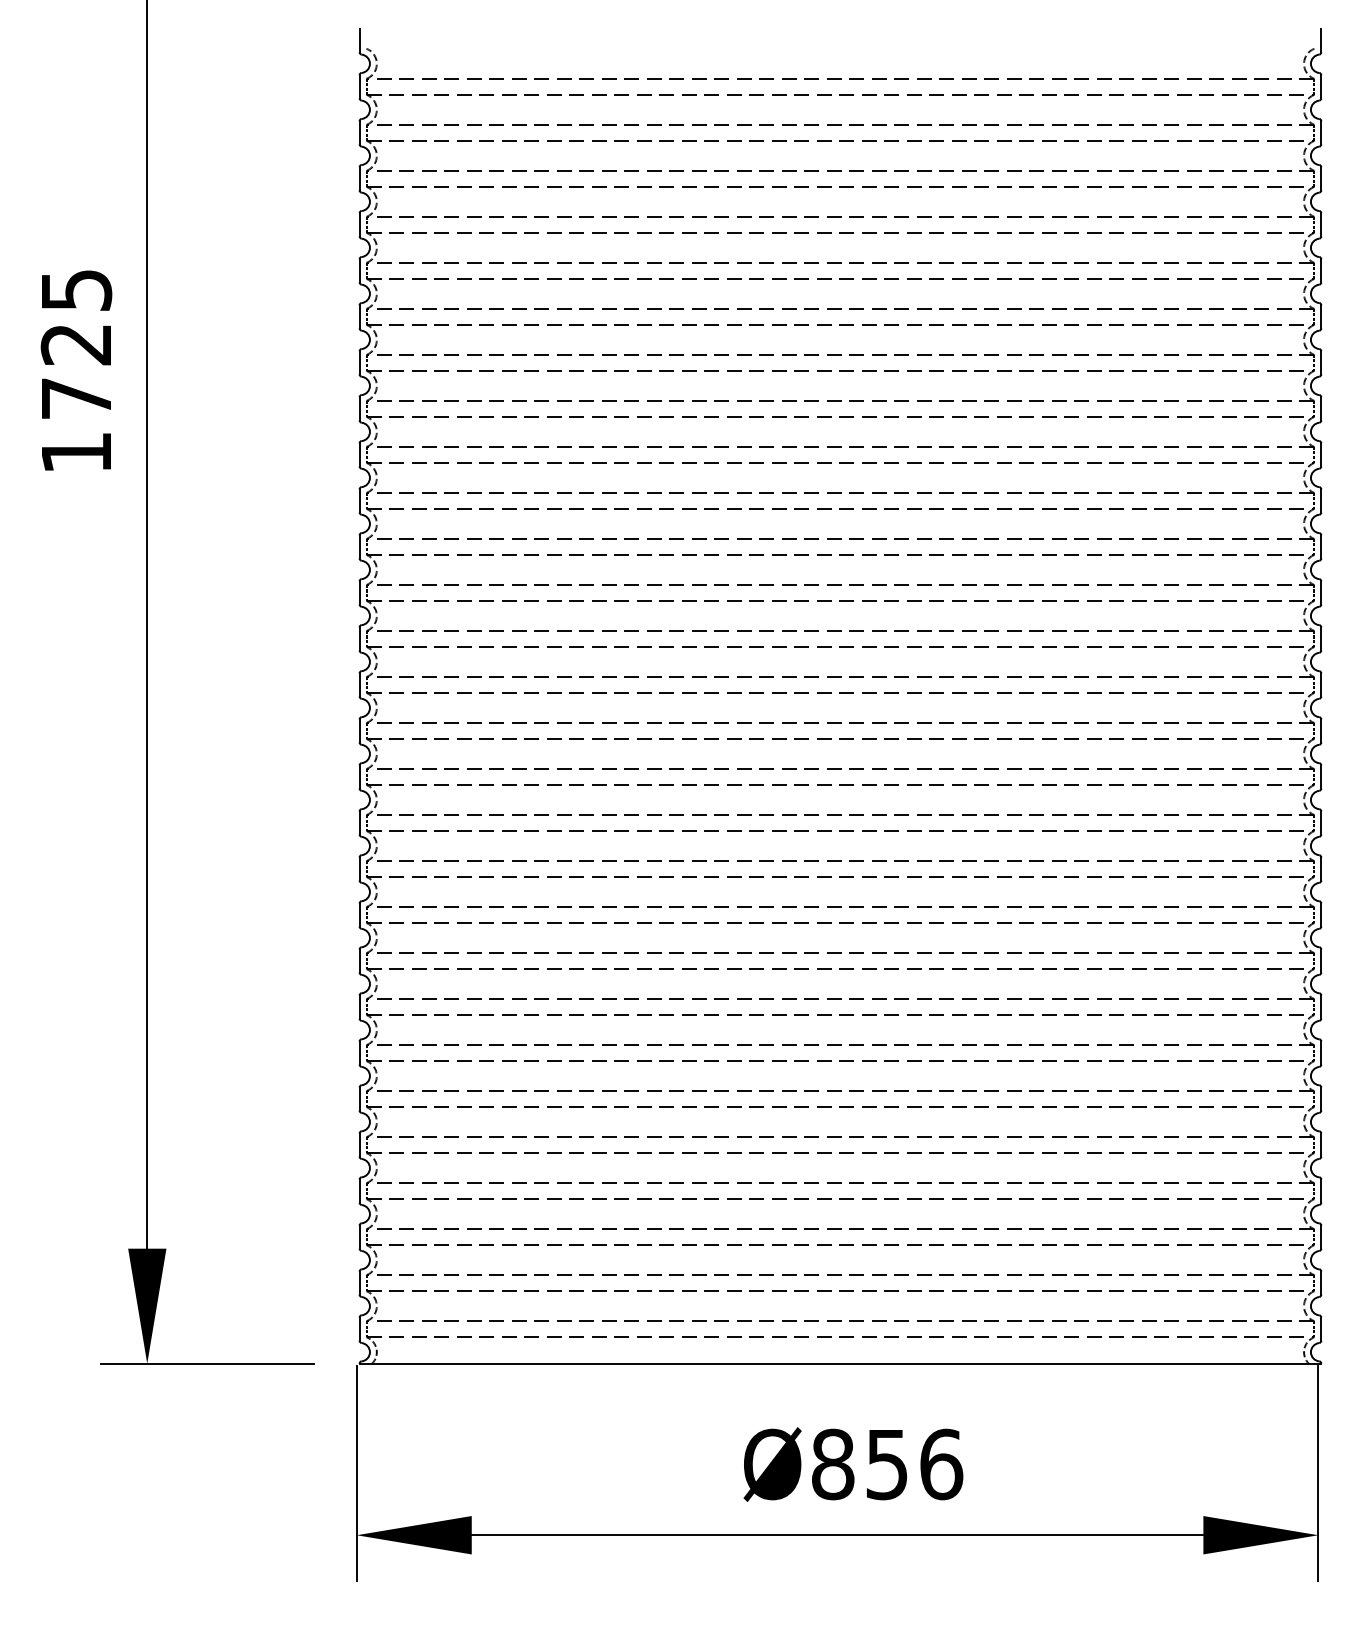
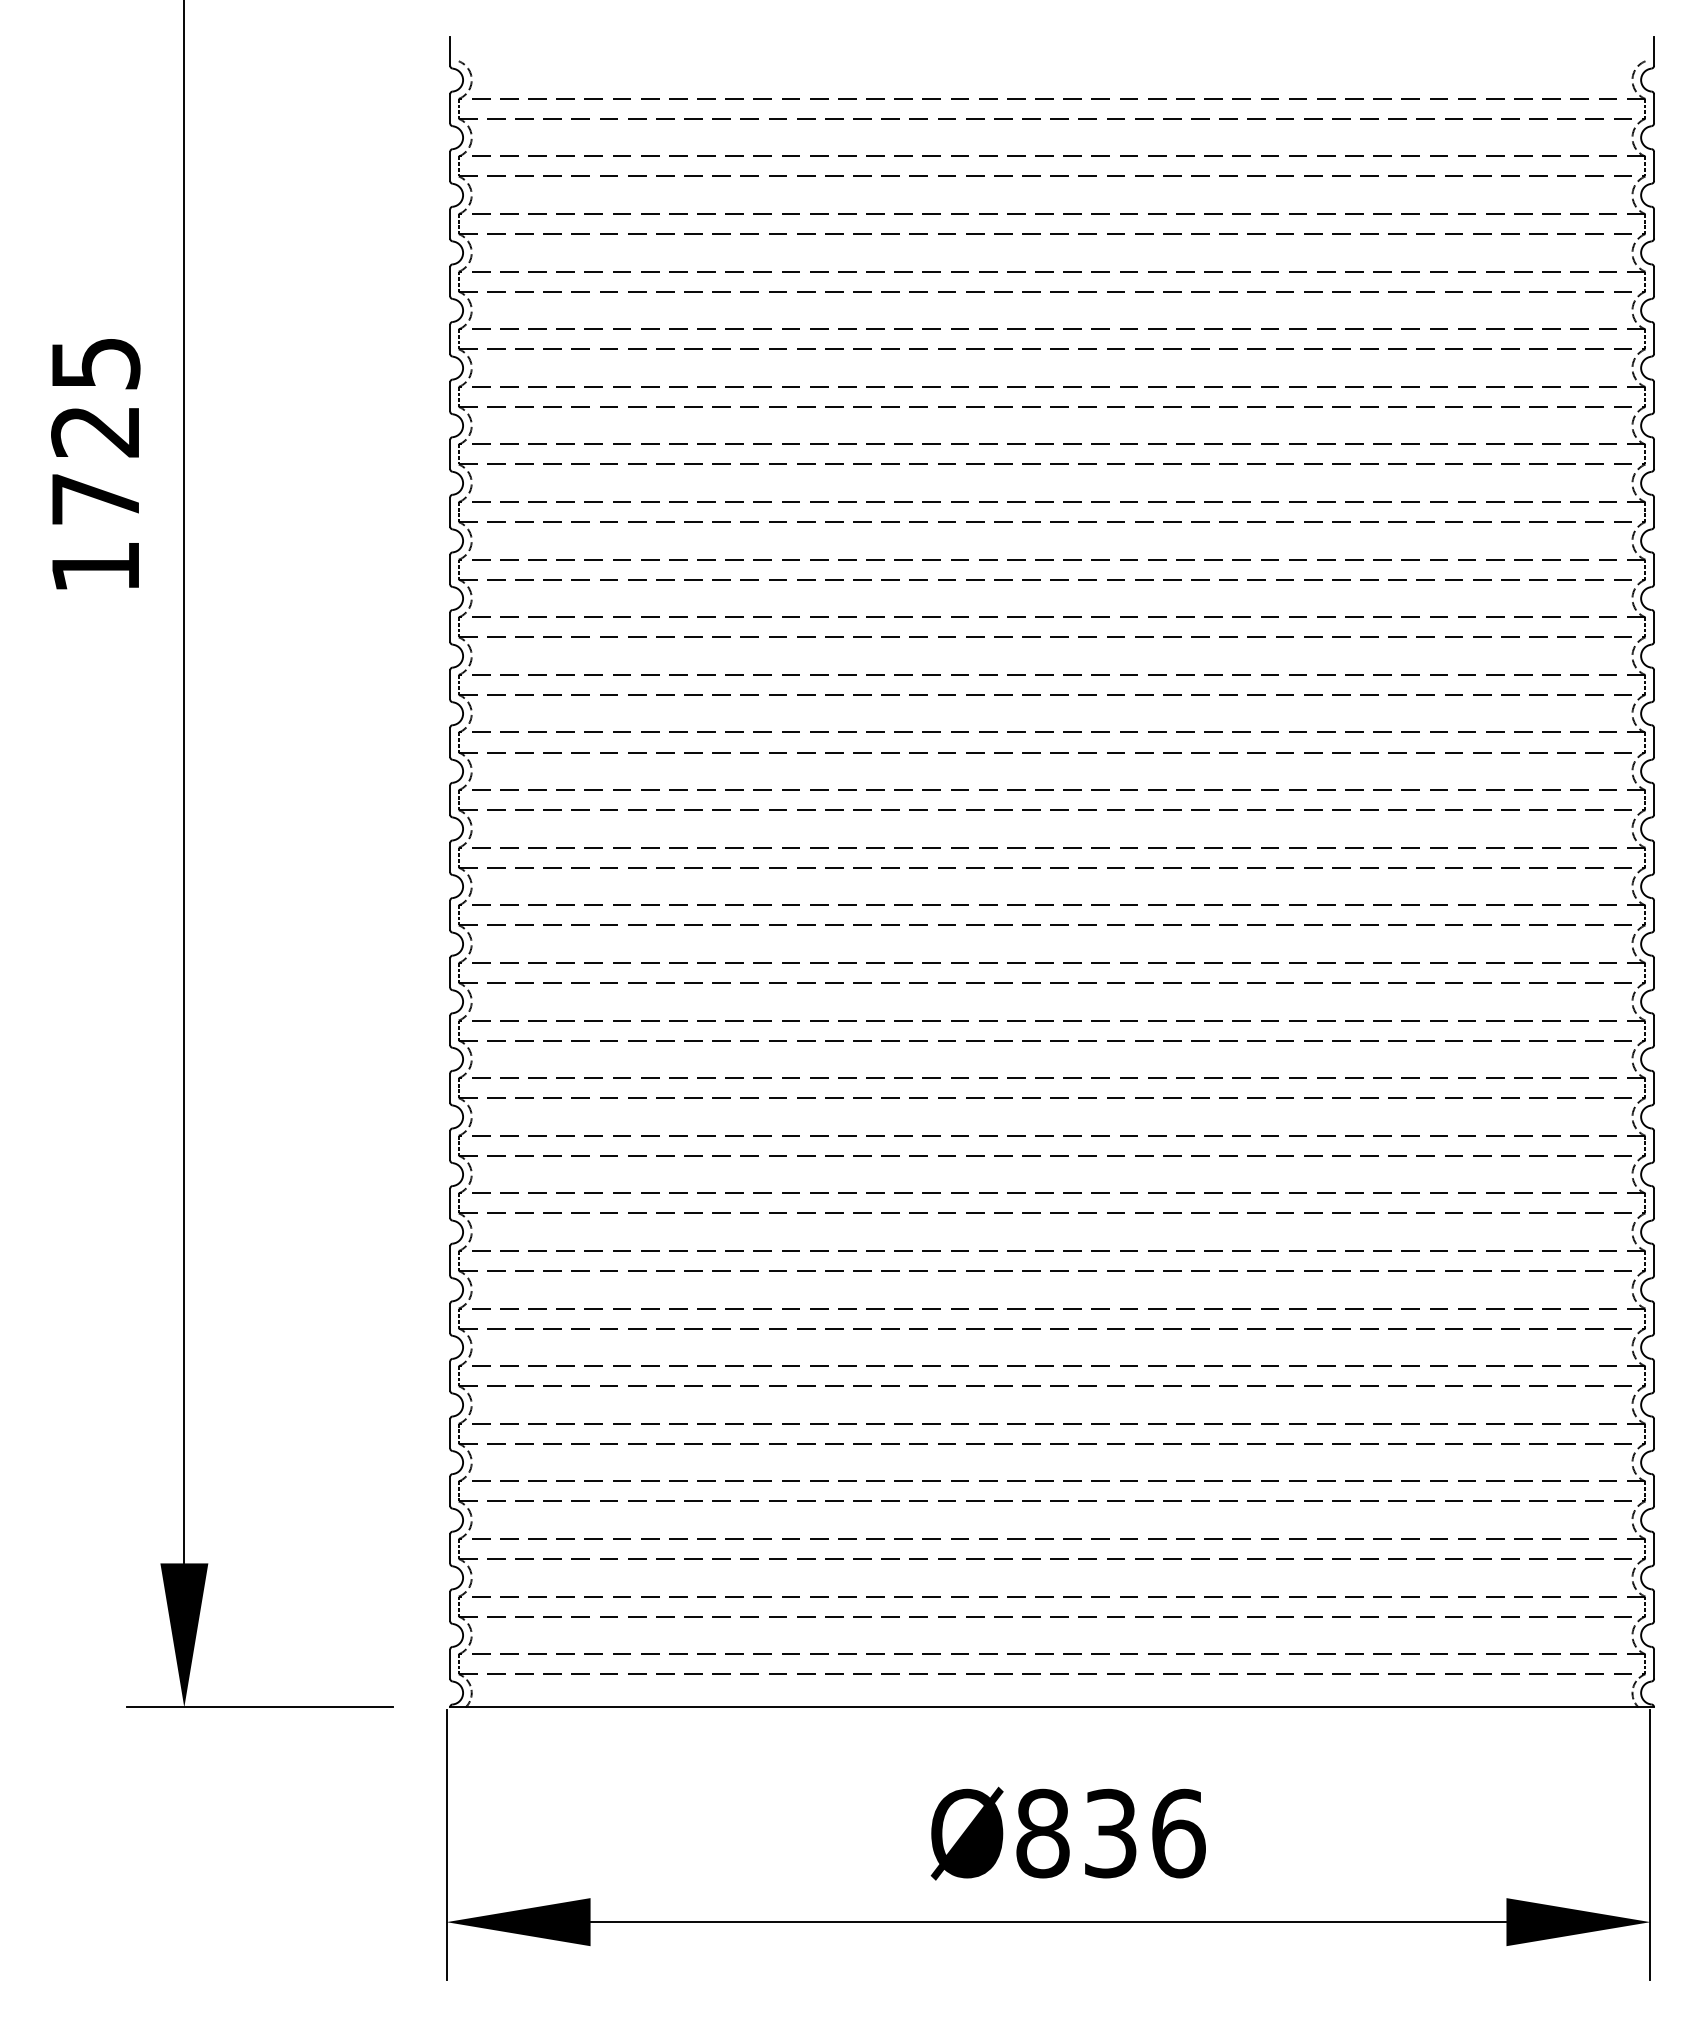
text: (887, 1464) -> (1110, 1833), Ø856 -> Ø836

